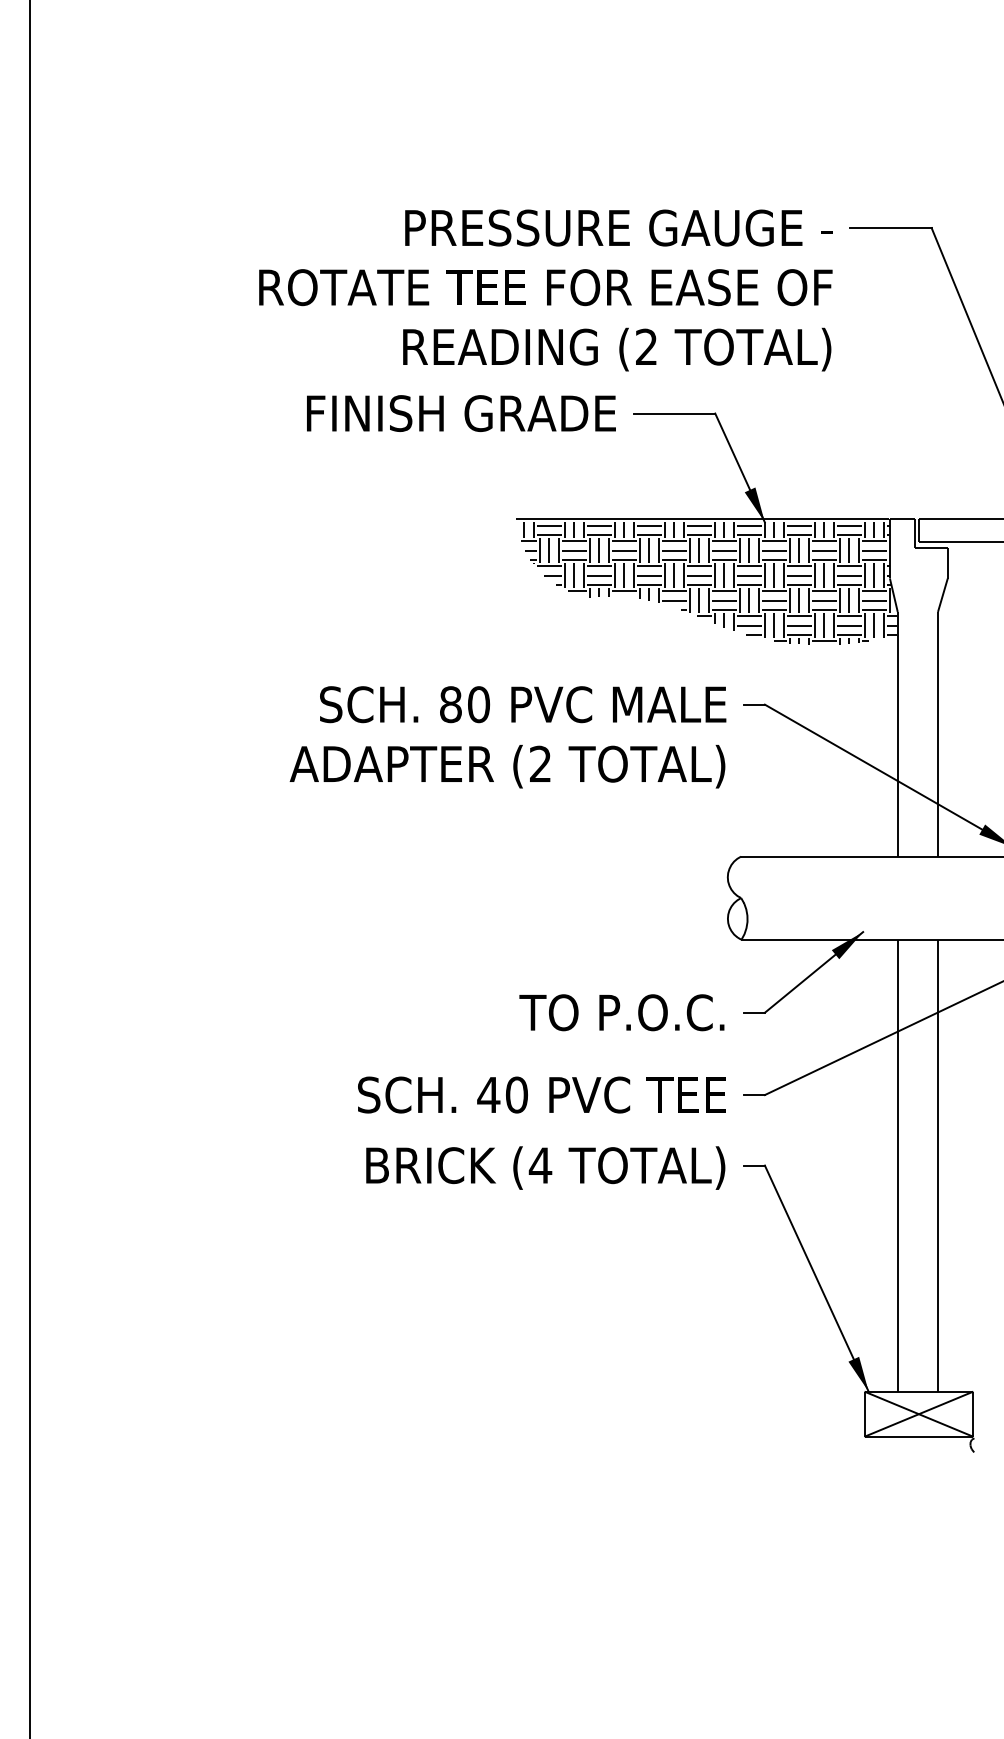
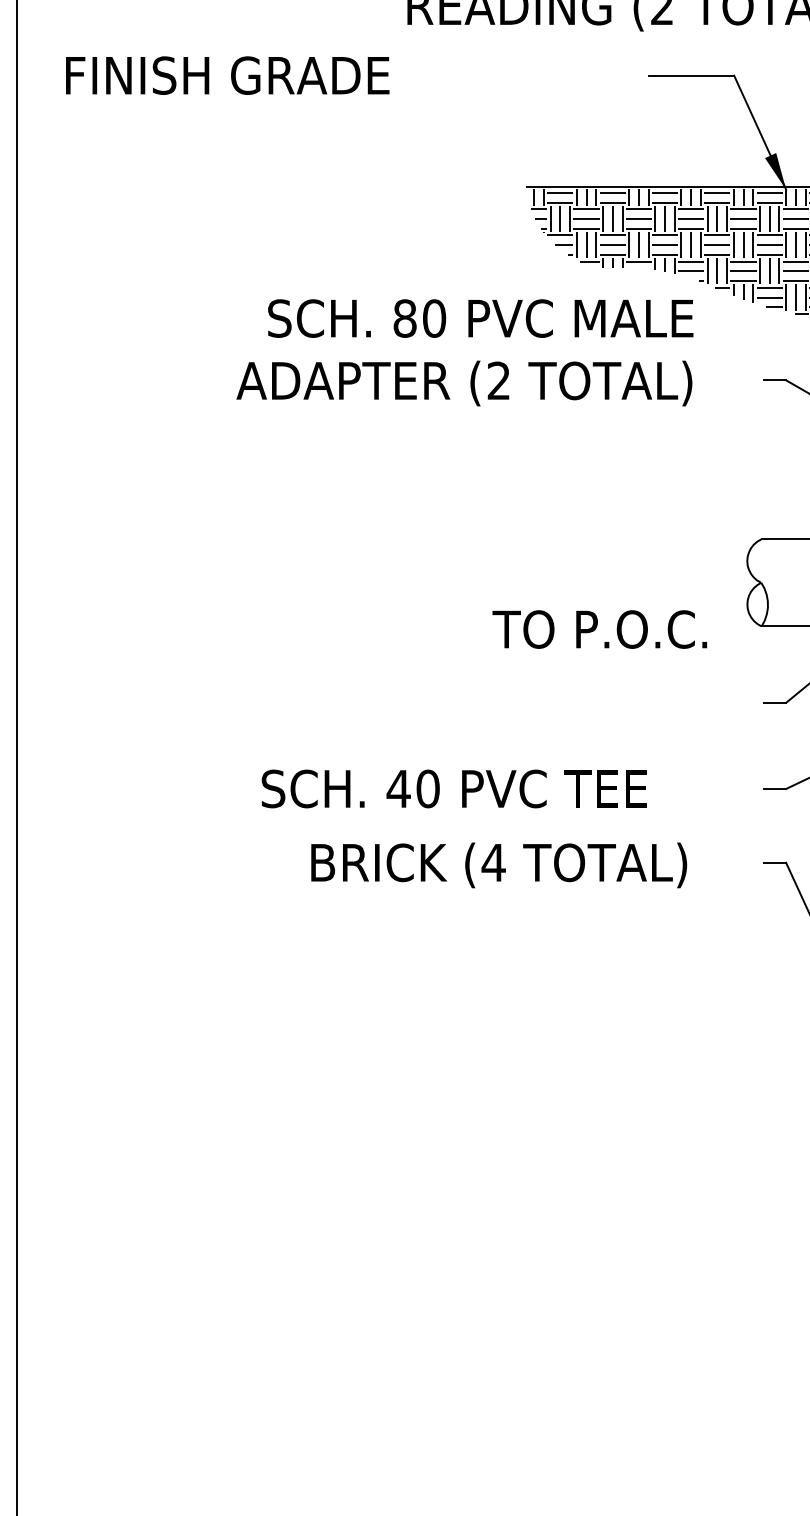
text: (461, 413) -> (227, 75), moved
text: (507, 737) -> (464, 352), moved
text: (621, 1012) -> (599, 629), moved
text: (541, 1094) -> (453, 788), moved
text: (545, 1167) -> (498, 864), moved

